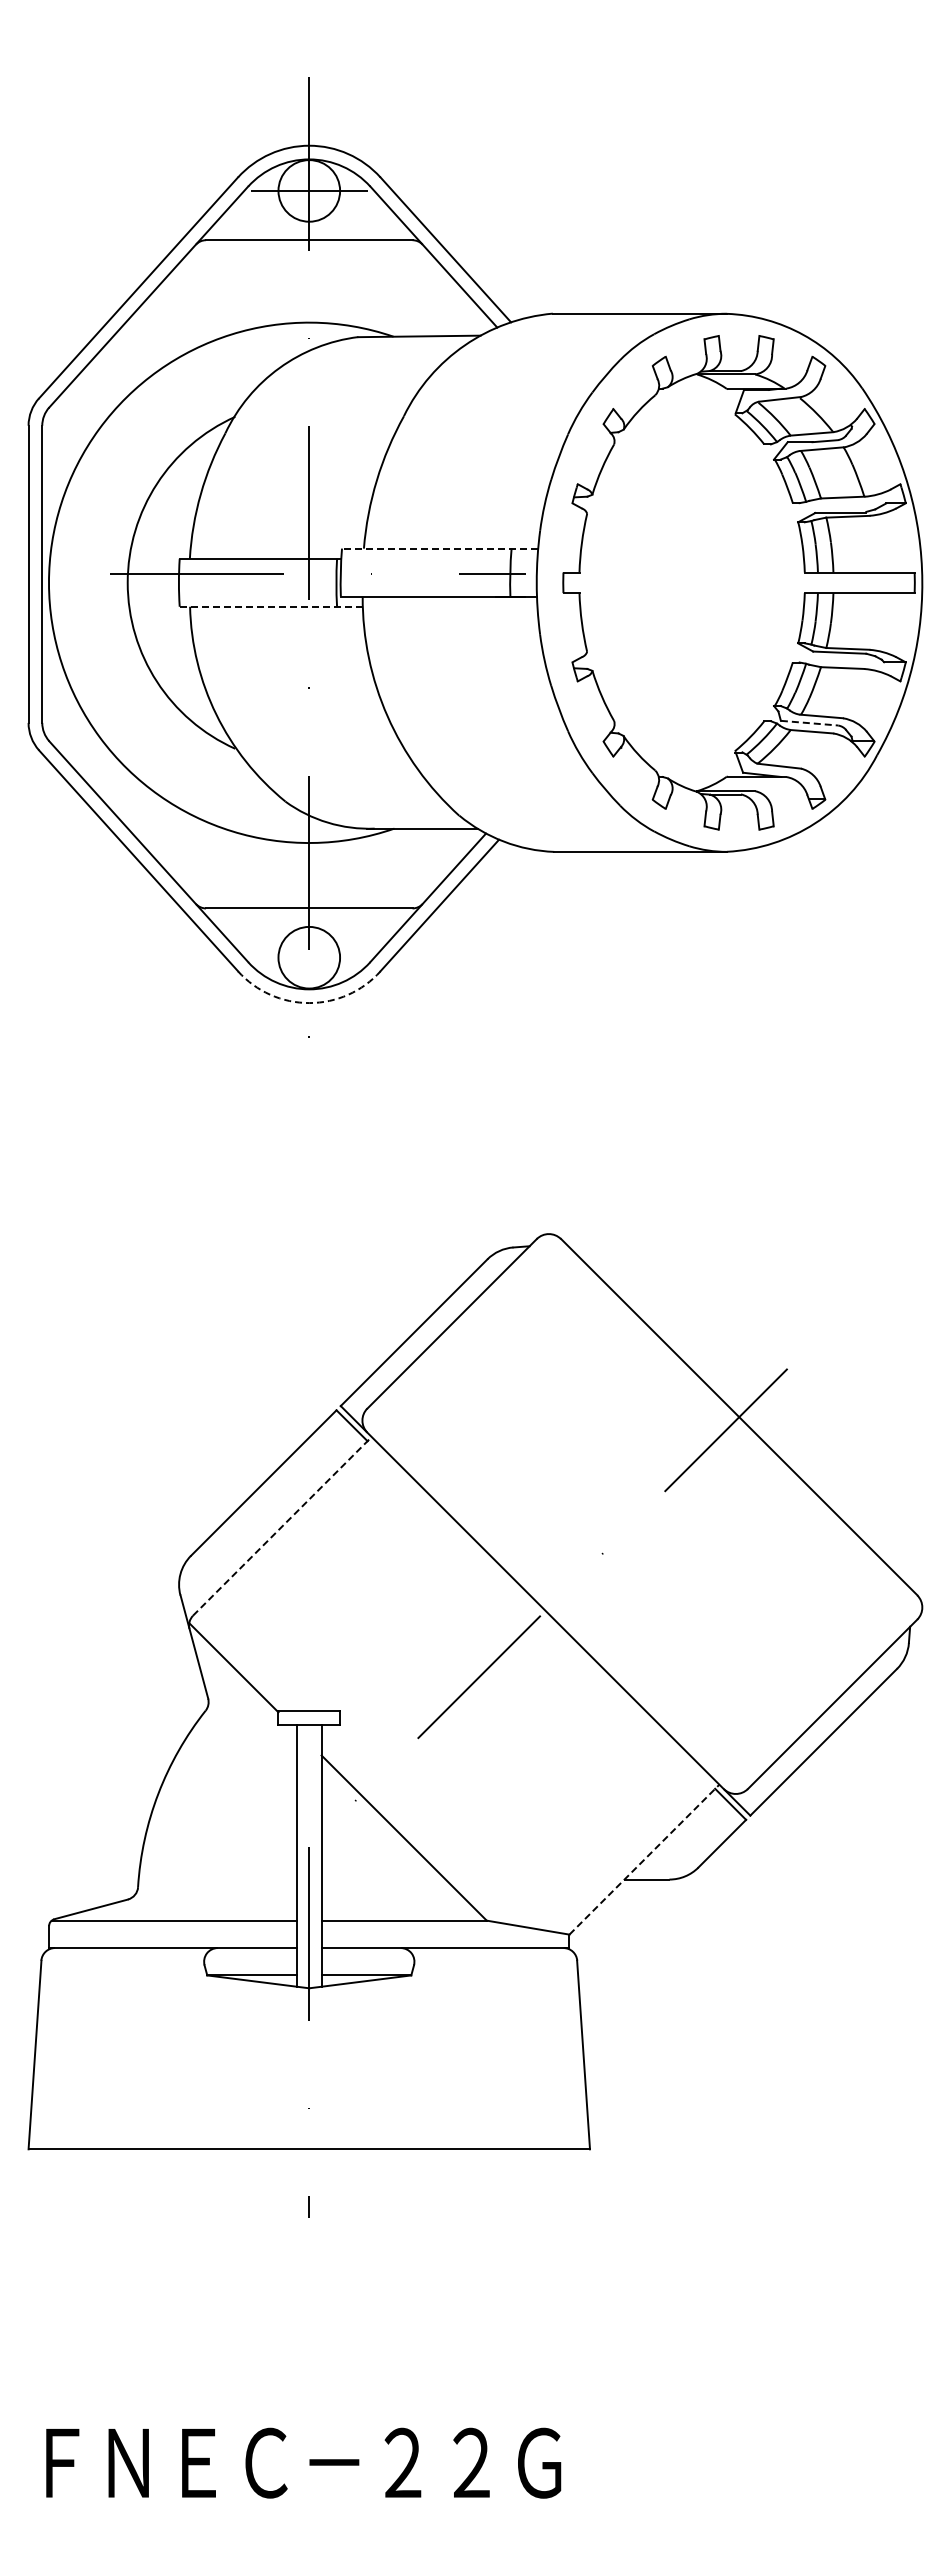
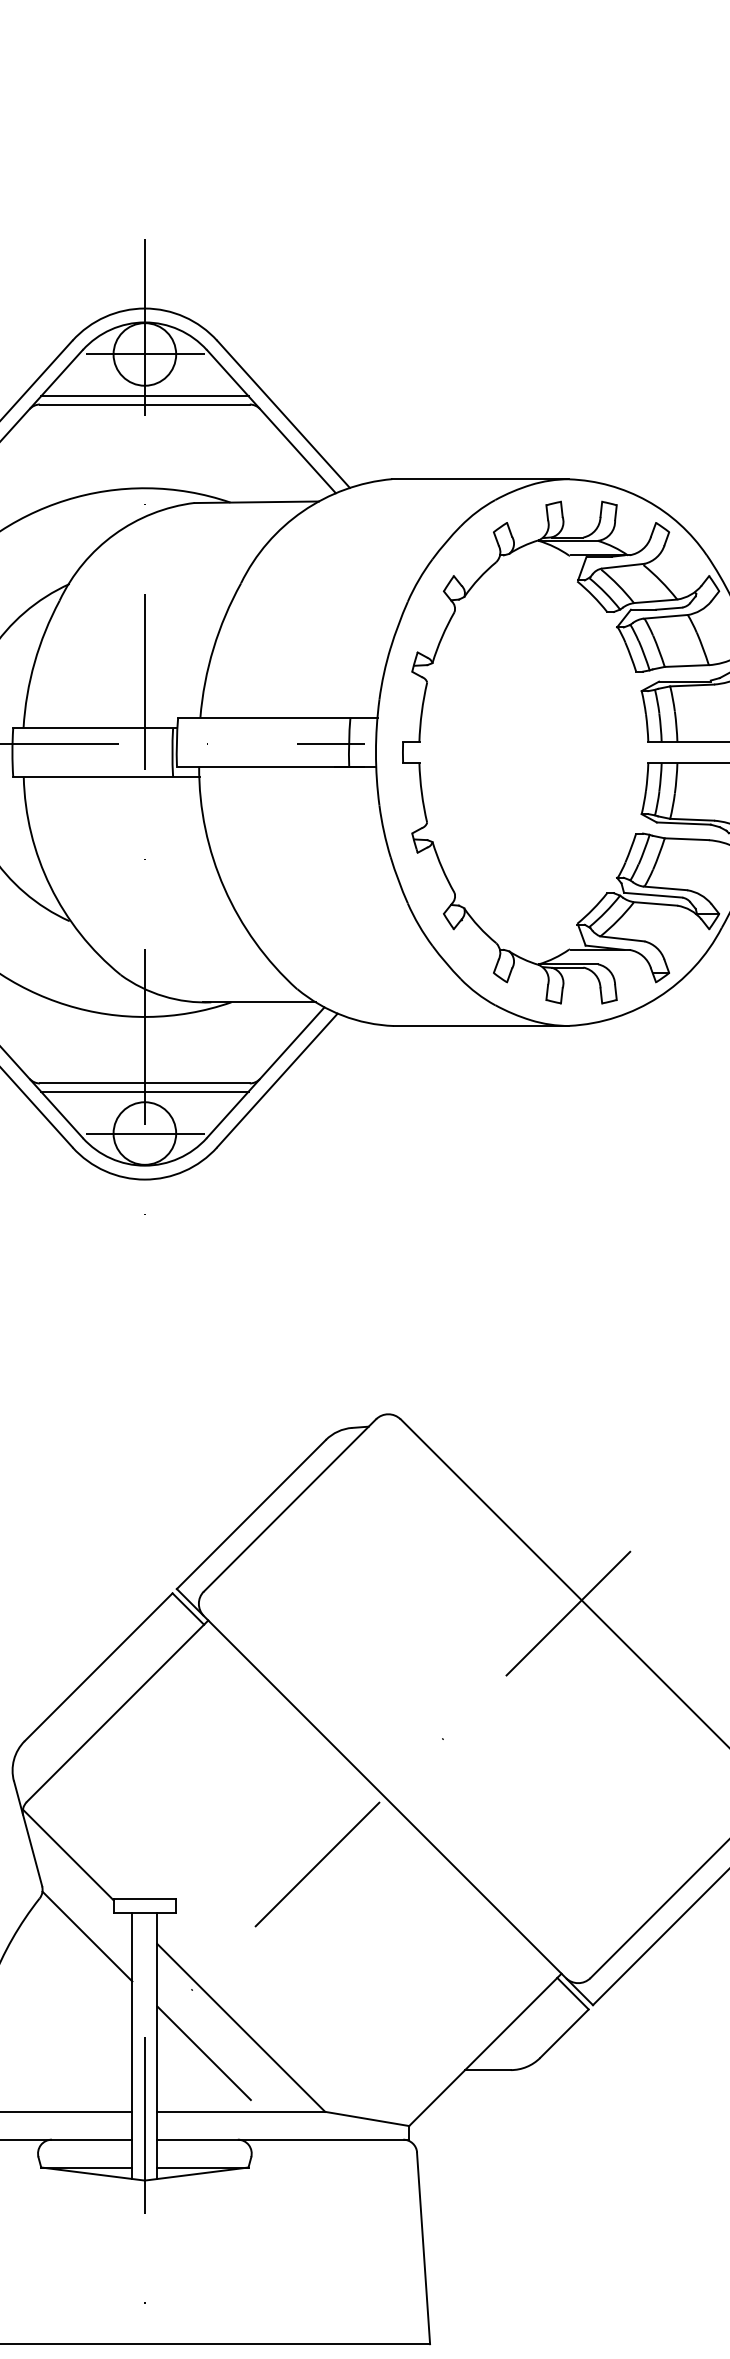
line: (309, 232) -> (145, 396), added
line: (439, 548) -> (277, 717), dashed -> solid
line: (271, 606) -> (106, 776), dashed -> solid
line: (809, 723) -> (653, 895), dashed -> solid
line: (309, 916) -> (145, 1091), added
line: (309, 957) -> (145, 1133), added
arc: (309, 1003) -> (145, 1180), dashed -> solid
line: (282, 1526) -> (117, 1711), dashed -> solid
line: (252, 1747) -> (87, 1935), added
line: (644, 1859) -> (485, 2049), dashed -> solid
line: (367, 1863) -> (204, 2053), added

